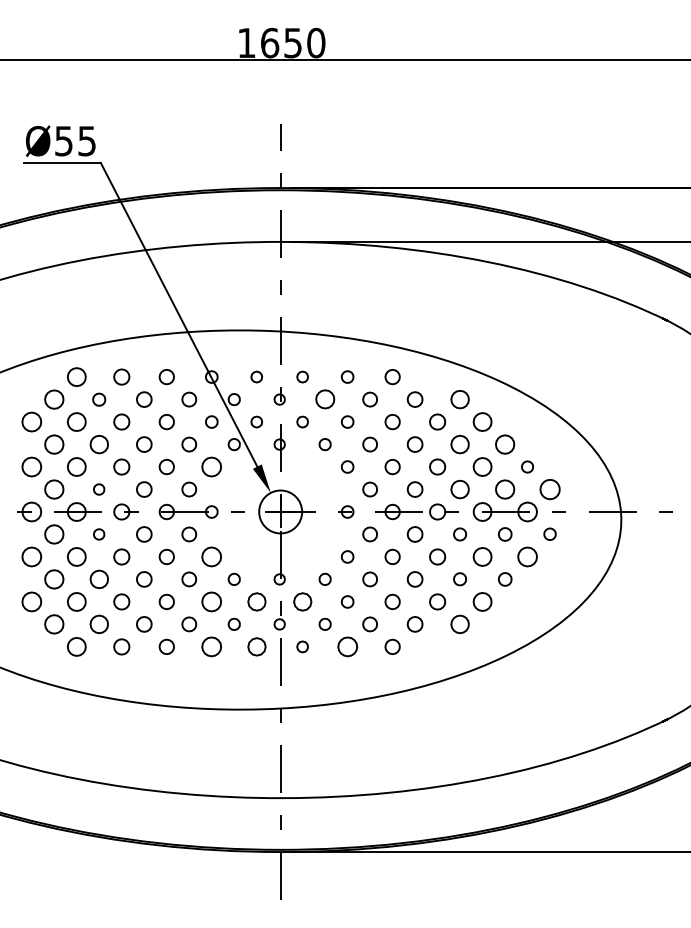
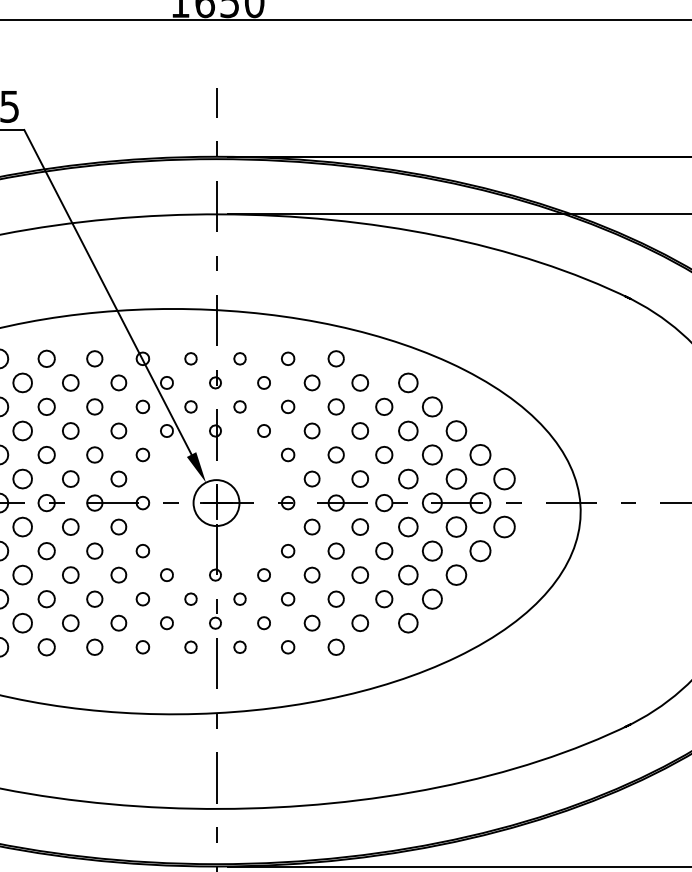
part: (98, 399) -> (21, 382), size x1.43
part: (324, 399) -> (263, 382), size x0.62
part: (211, 466) -> (142, 454), size x0.62
part: (527, 466) -> (480, 454), size x1.67
part: (98, 489) -> (21, 479), size x1.67
part: (549, 533) -> (503, 526), size x1.67
part: (98, 534) -> (21, 527), size x1.67
part: (459, 534) -> (407, 527), size x1.43
part: (505, 534) -> (456, 527), size x1.43
part: (211, 556) -> (142, 550), size x0.62
part: (459, 578) -> (407, 574), size x1.43
part: (505, 579) -> (456, 575), size x1.43
part: (211, 601) -> (142, 598), size x0.62
part: (256, 601) -> (190, 598), size x0.62
part: (302, 601) -> (239, 598), size x0.62
part: (211, 646) -> (142, 646), size x0.62
part: (256, 646) -> (190, 646), size x0.62
part: (347, 646) -> (287, 646), size x0.62

